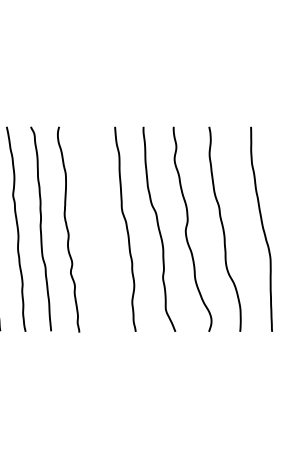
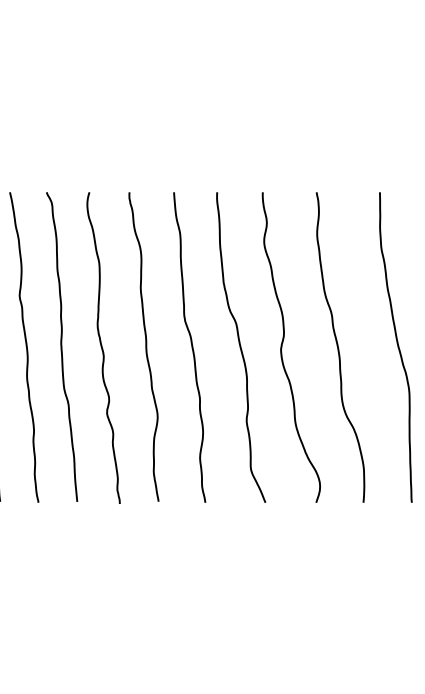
curve: (95, 228) -> (144, 346), added

